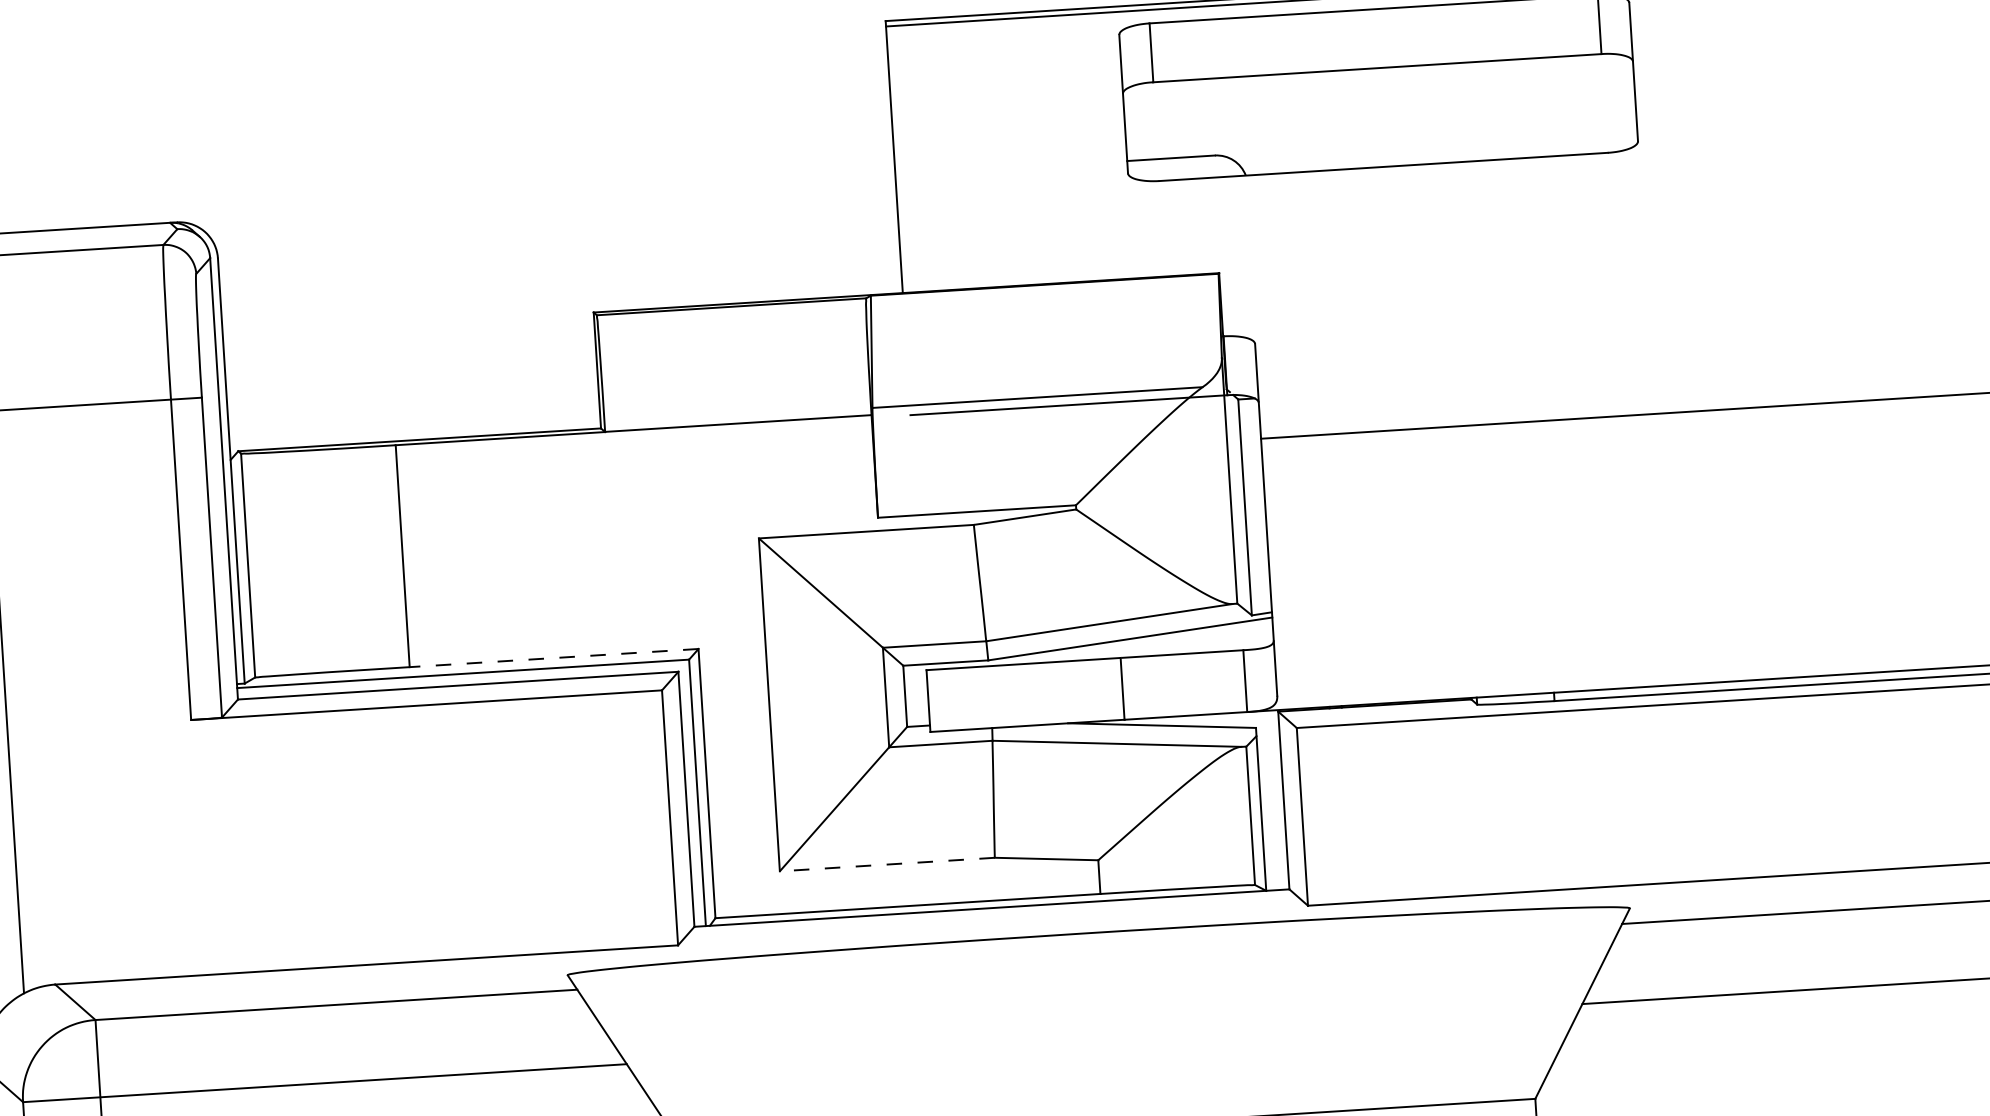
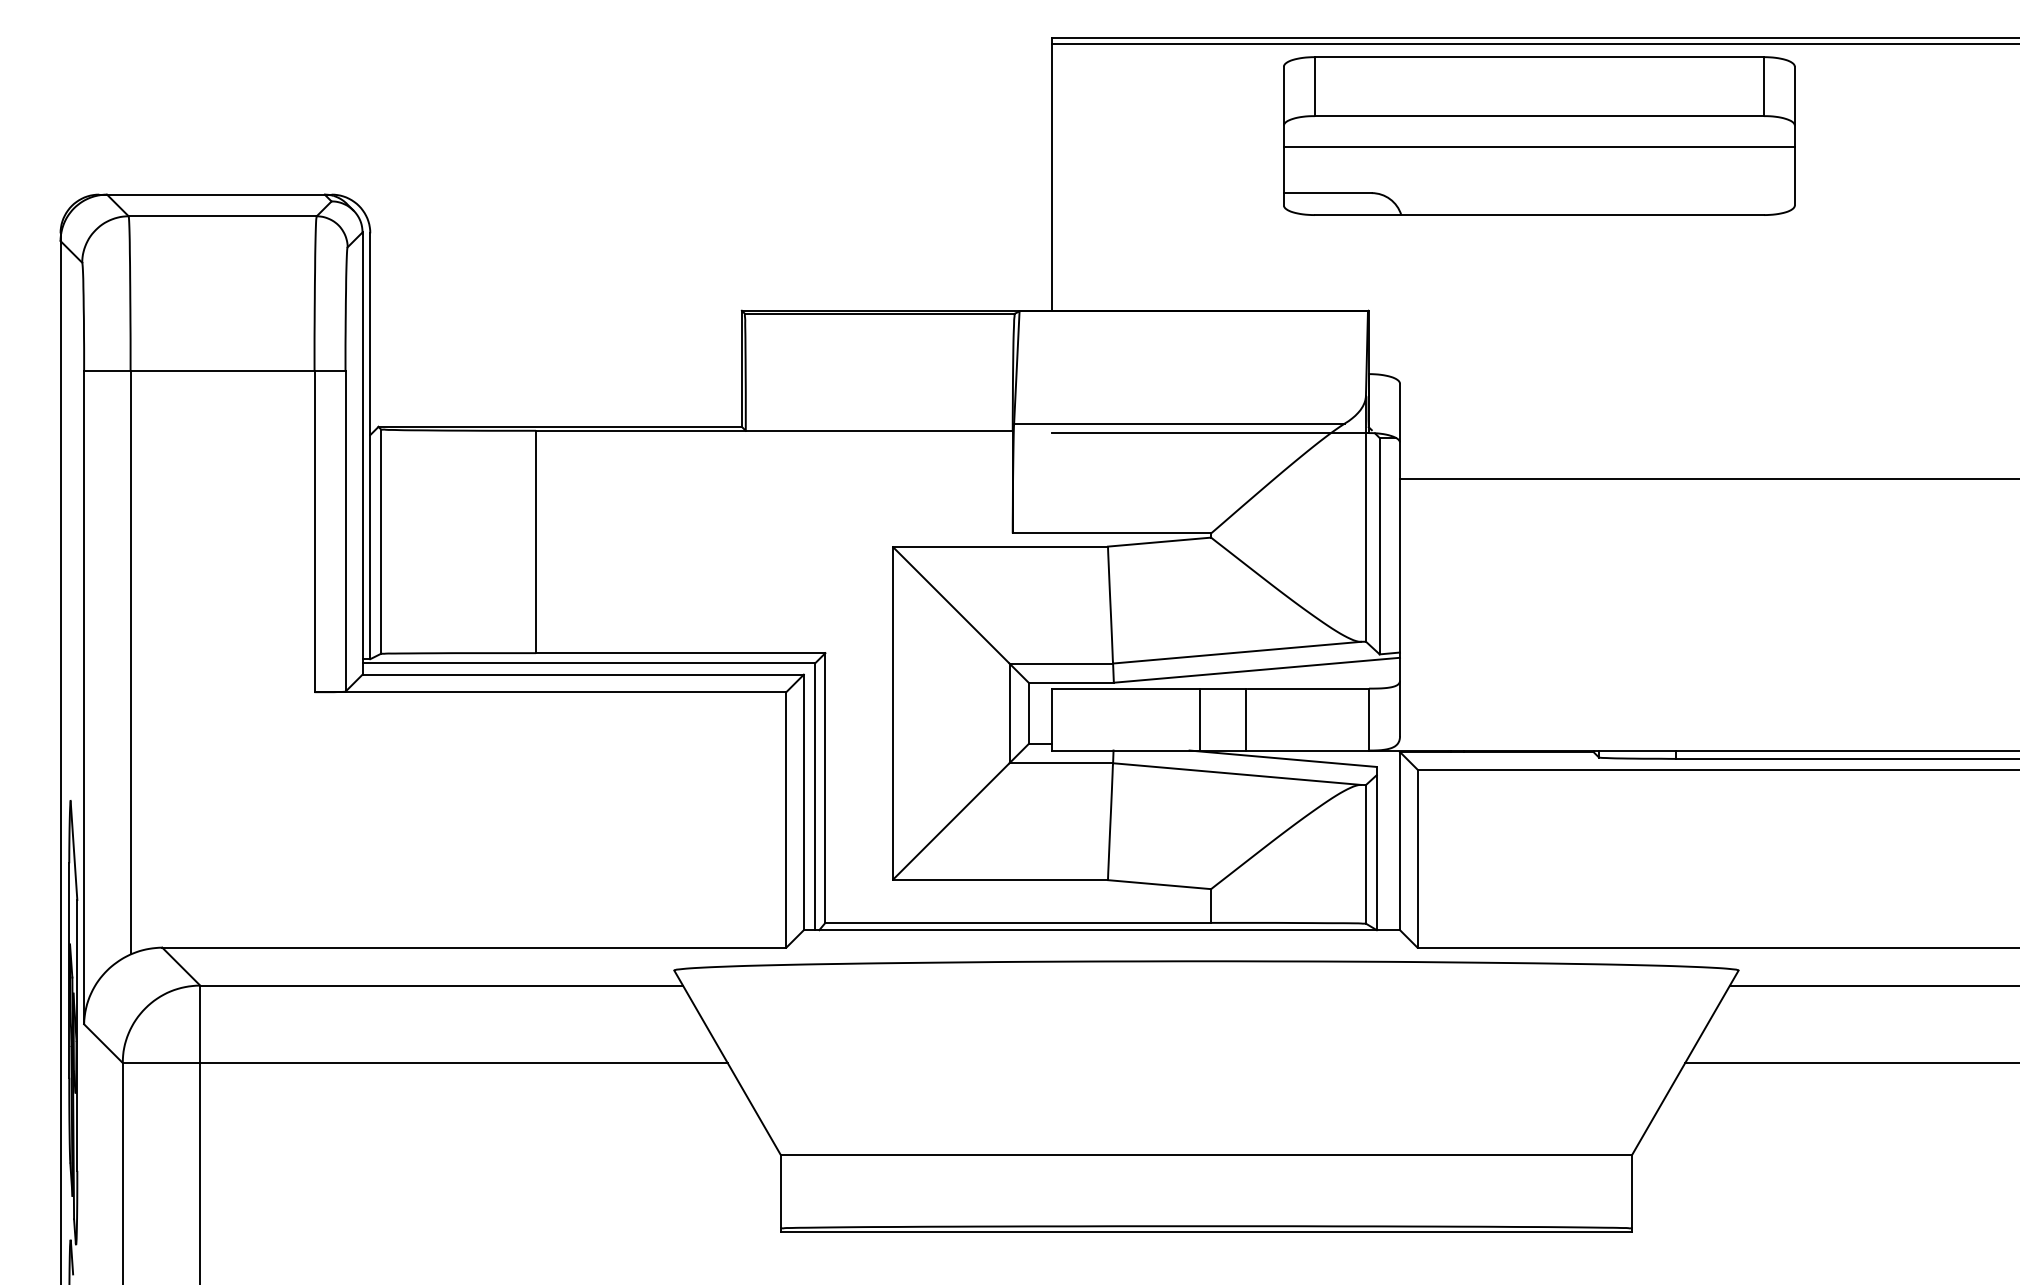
line: (1378, 98) -> (1538, 146), added
line: (553, 658) -> (680, 653), dashed -> solid
line: (1076, 691) -> (1199, 719), added
line: (887, 864) -> (1000, 880), dashed -> solid

